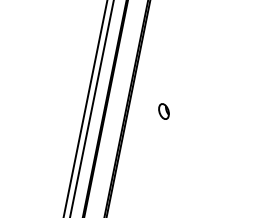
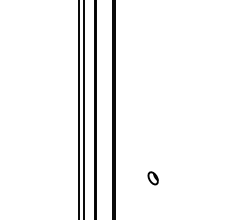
part: (163, 111) -> (152, 178), moved

